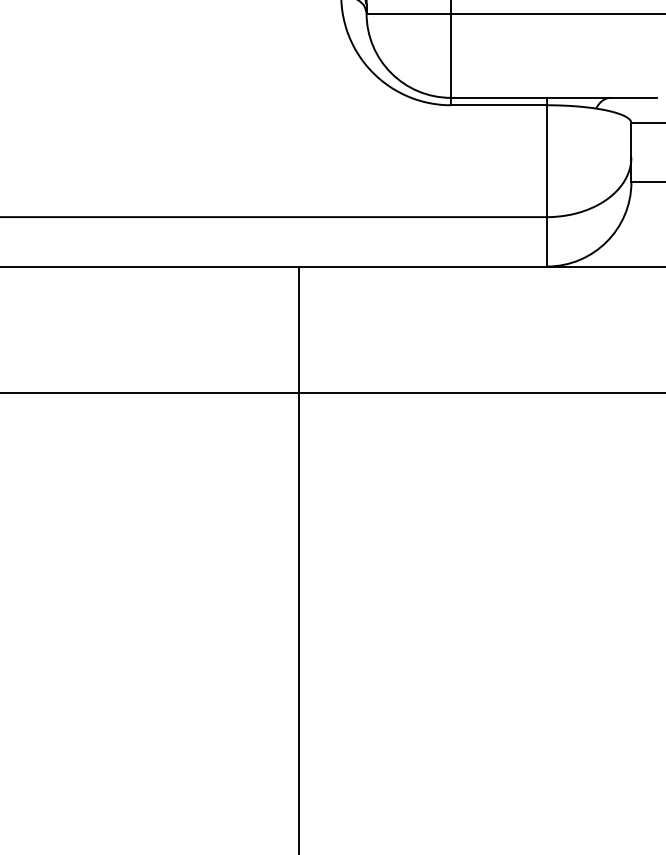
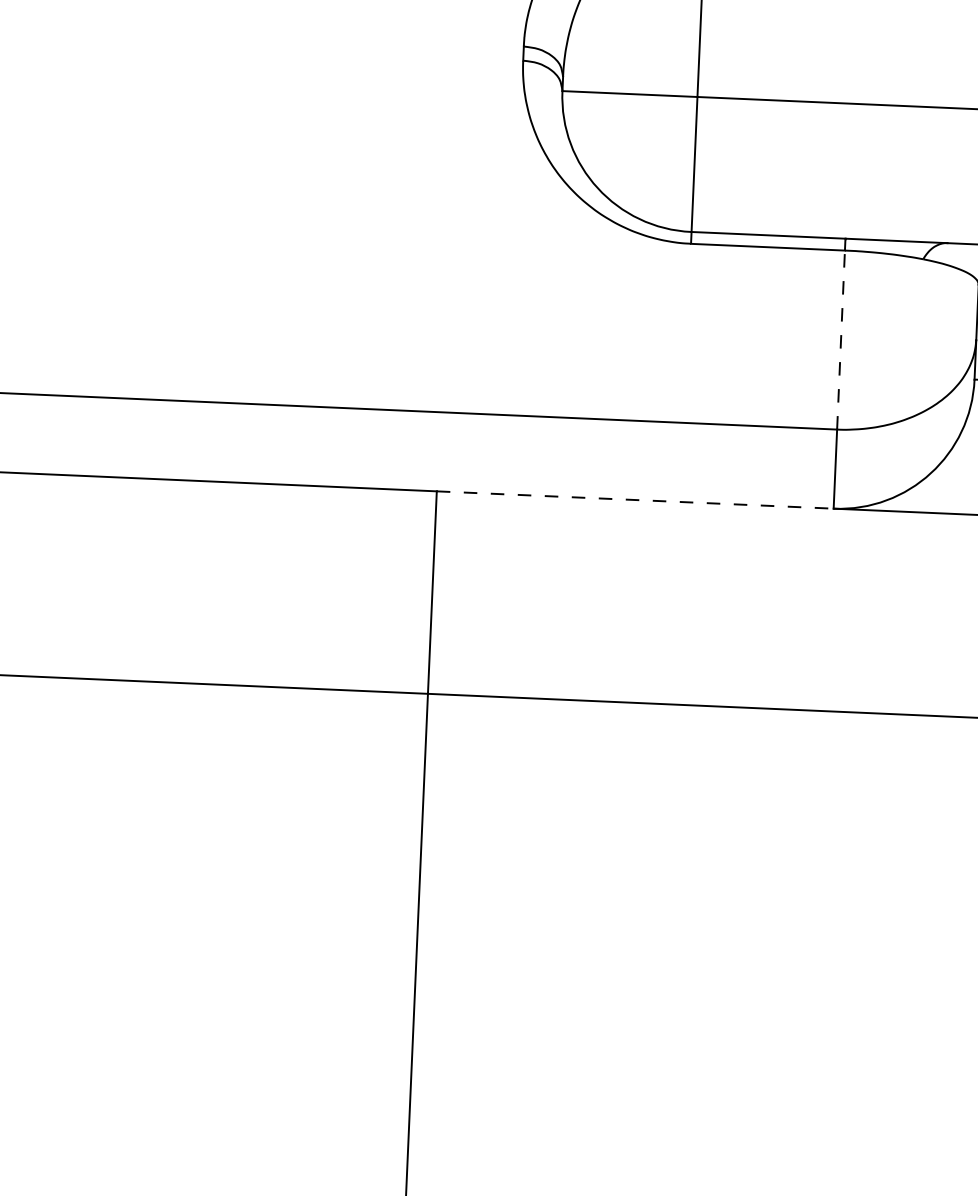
line: (547, 161) -> (841, 340), solid -> dashed
line: (423, 266) -> (635, 499), solid -> dashed

